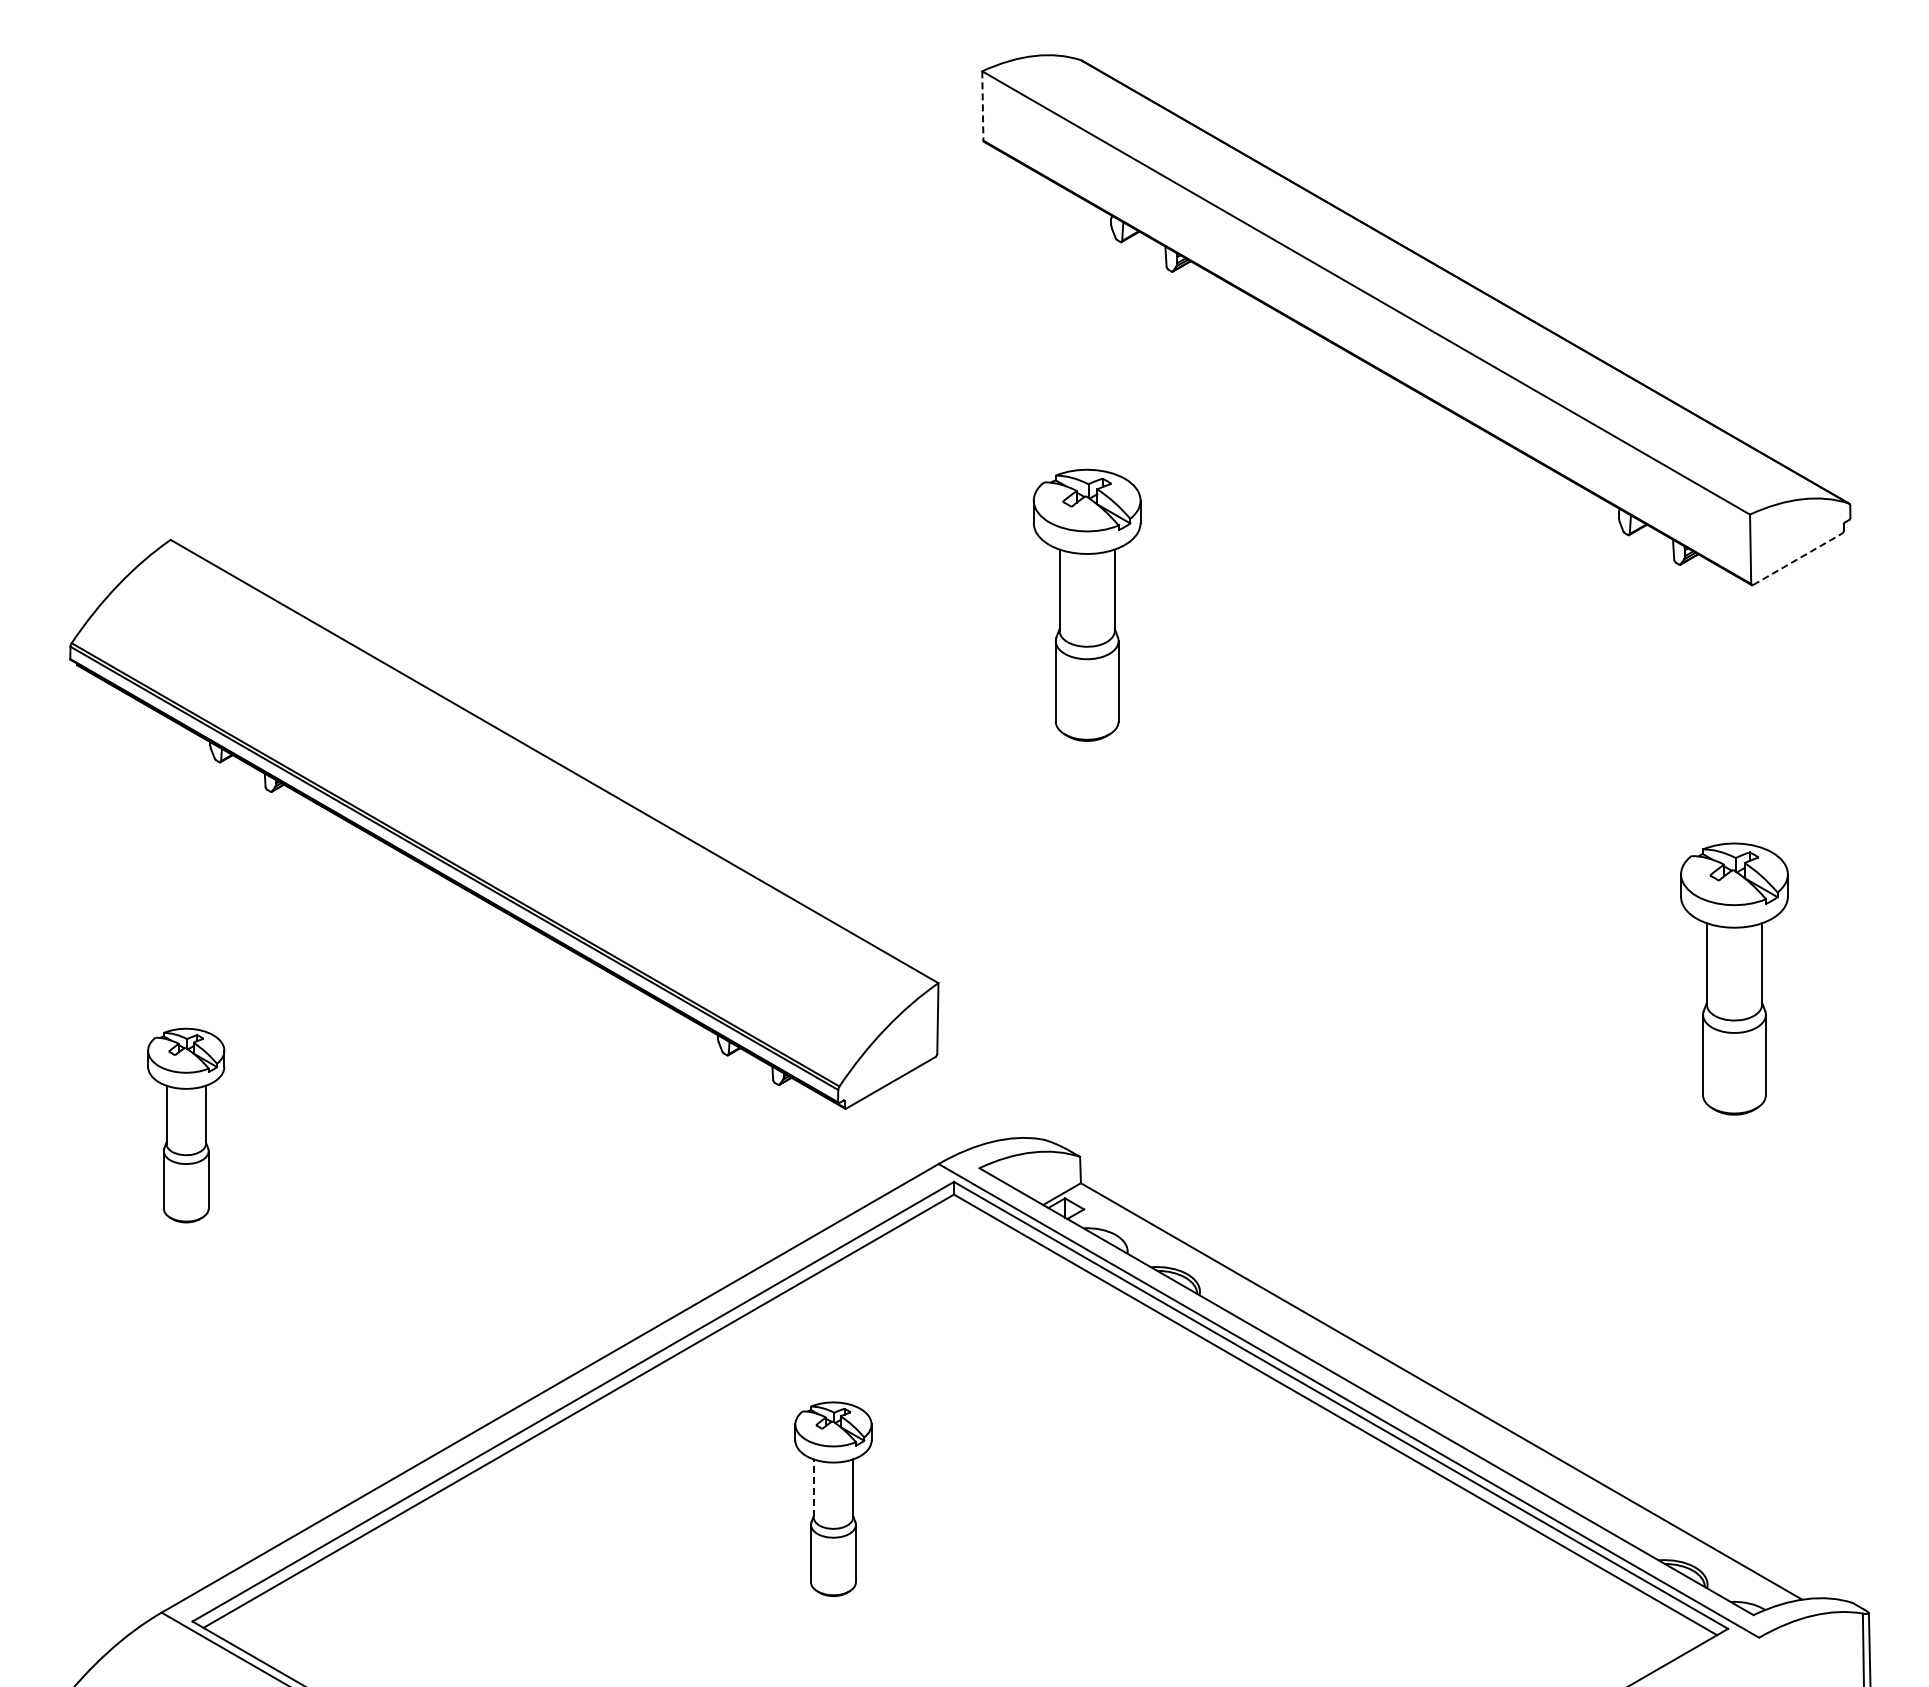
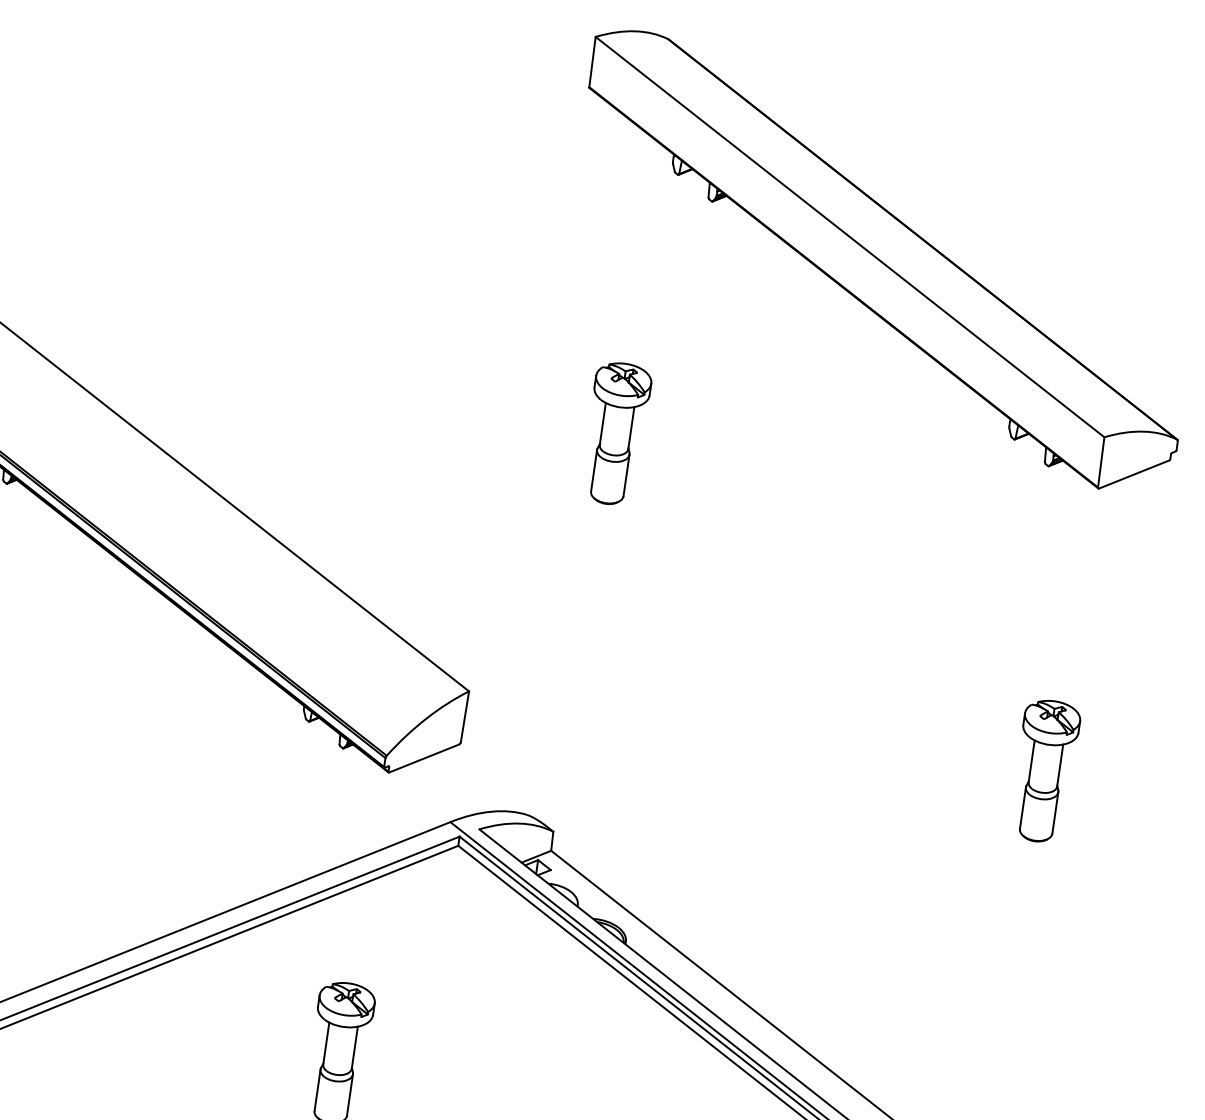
line: (982, 106) -> (592, 62), dashed -> solid
line: (1797, 559) -> (1134, 474), dashed -> solid
part: (1087, 605) -> (616, 433), size x0.71
part: (1734, 978) -> (1044, 770), size x0.71
line: (813, 1487) -> (326, 1042), dashed -> solid

